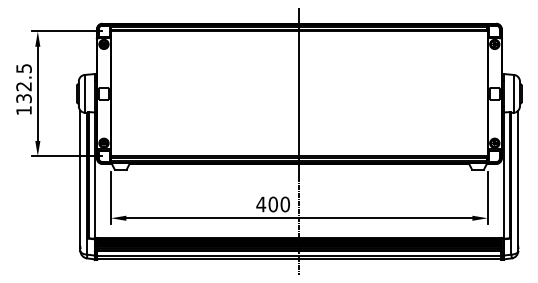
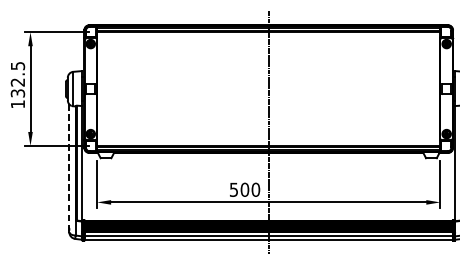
line: (80, 178) -> (69, 166), solid -> dashed
text: (261, 204) -> (234, 189), 400 -> 500

